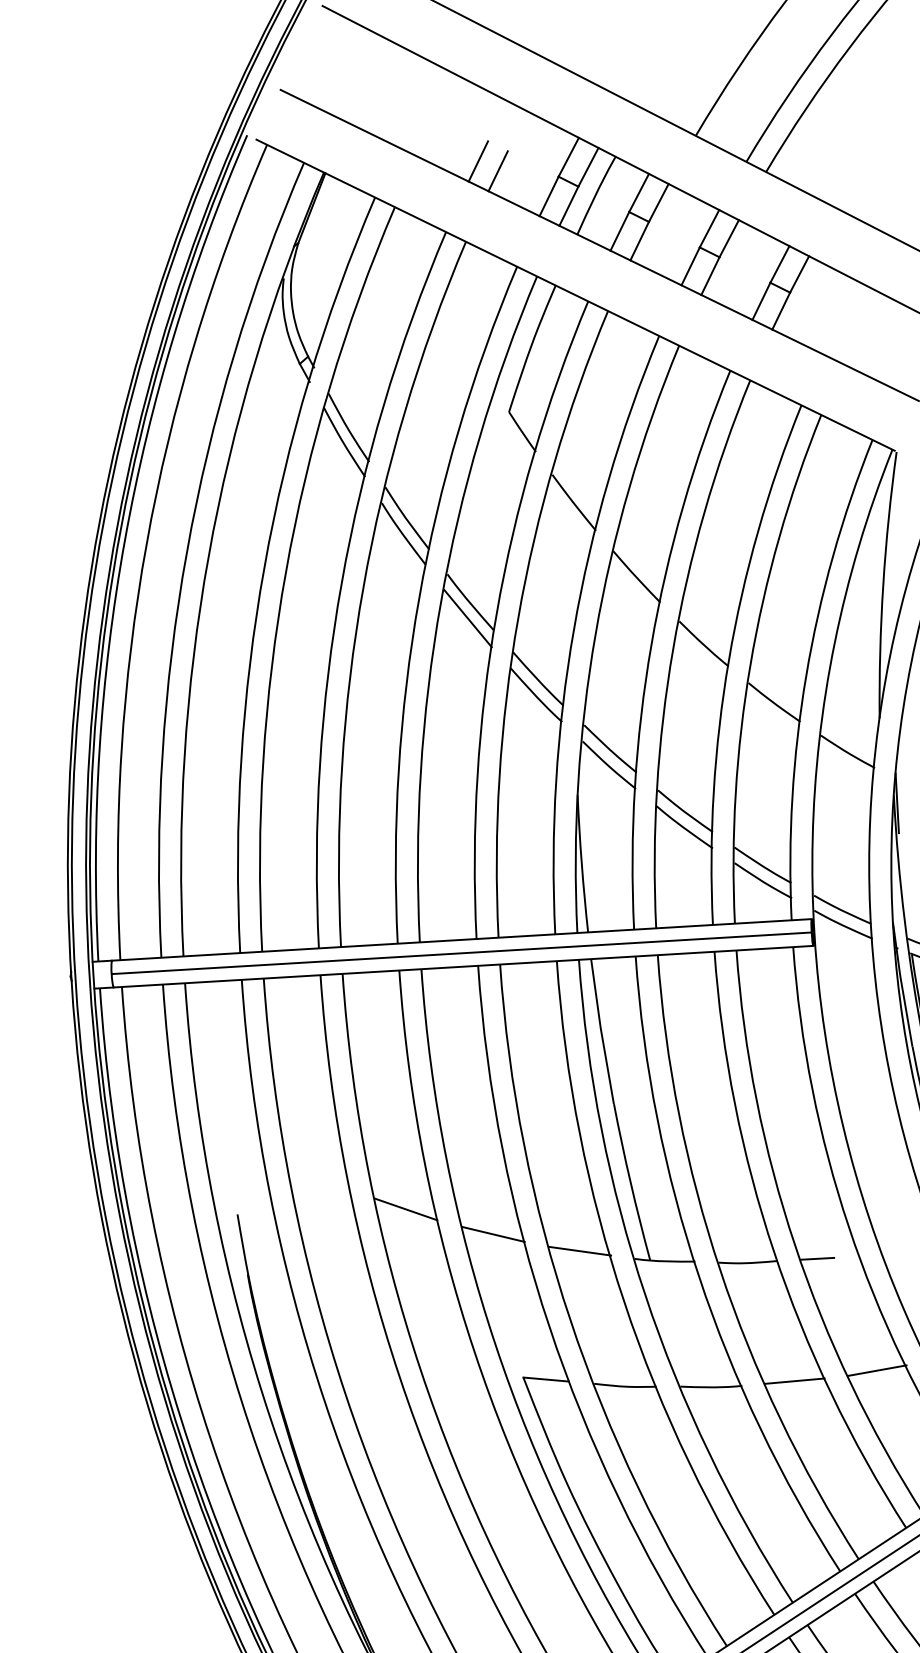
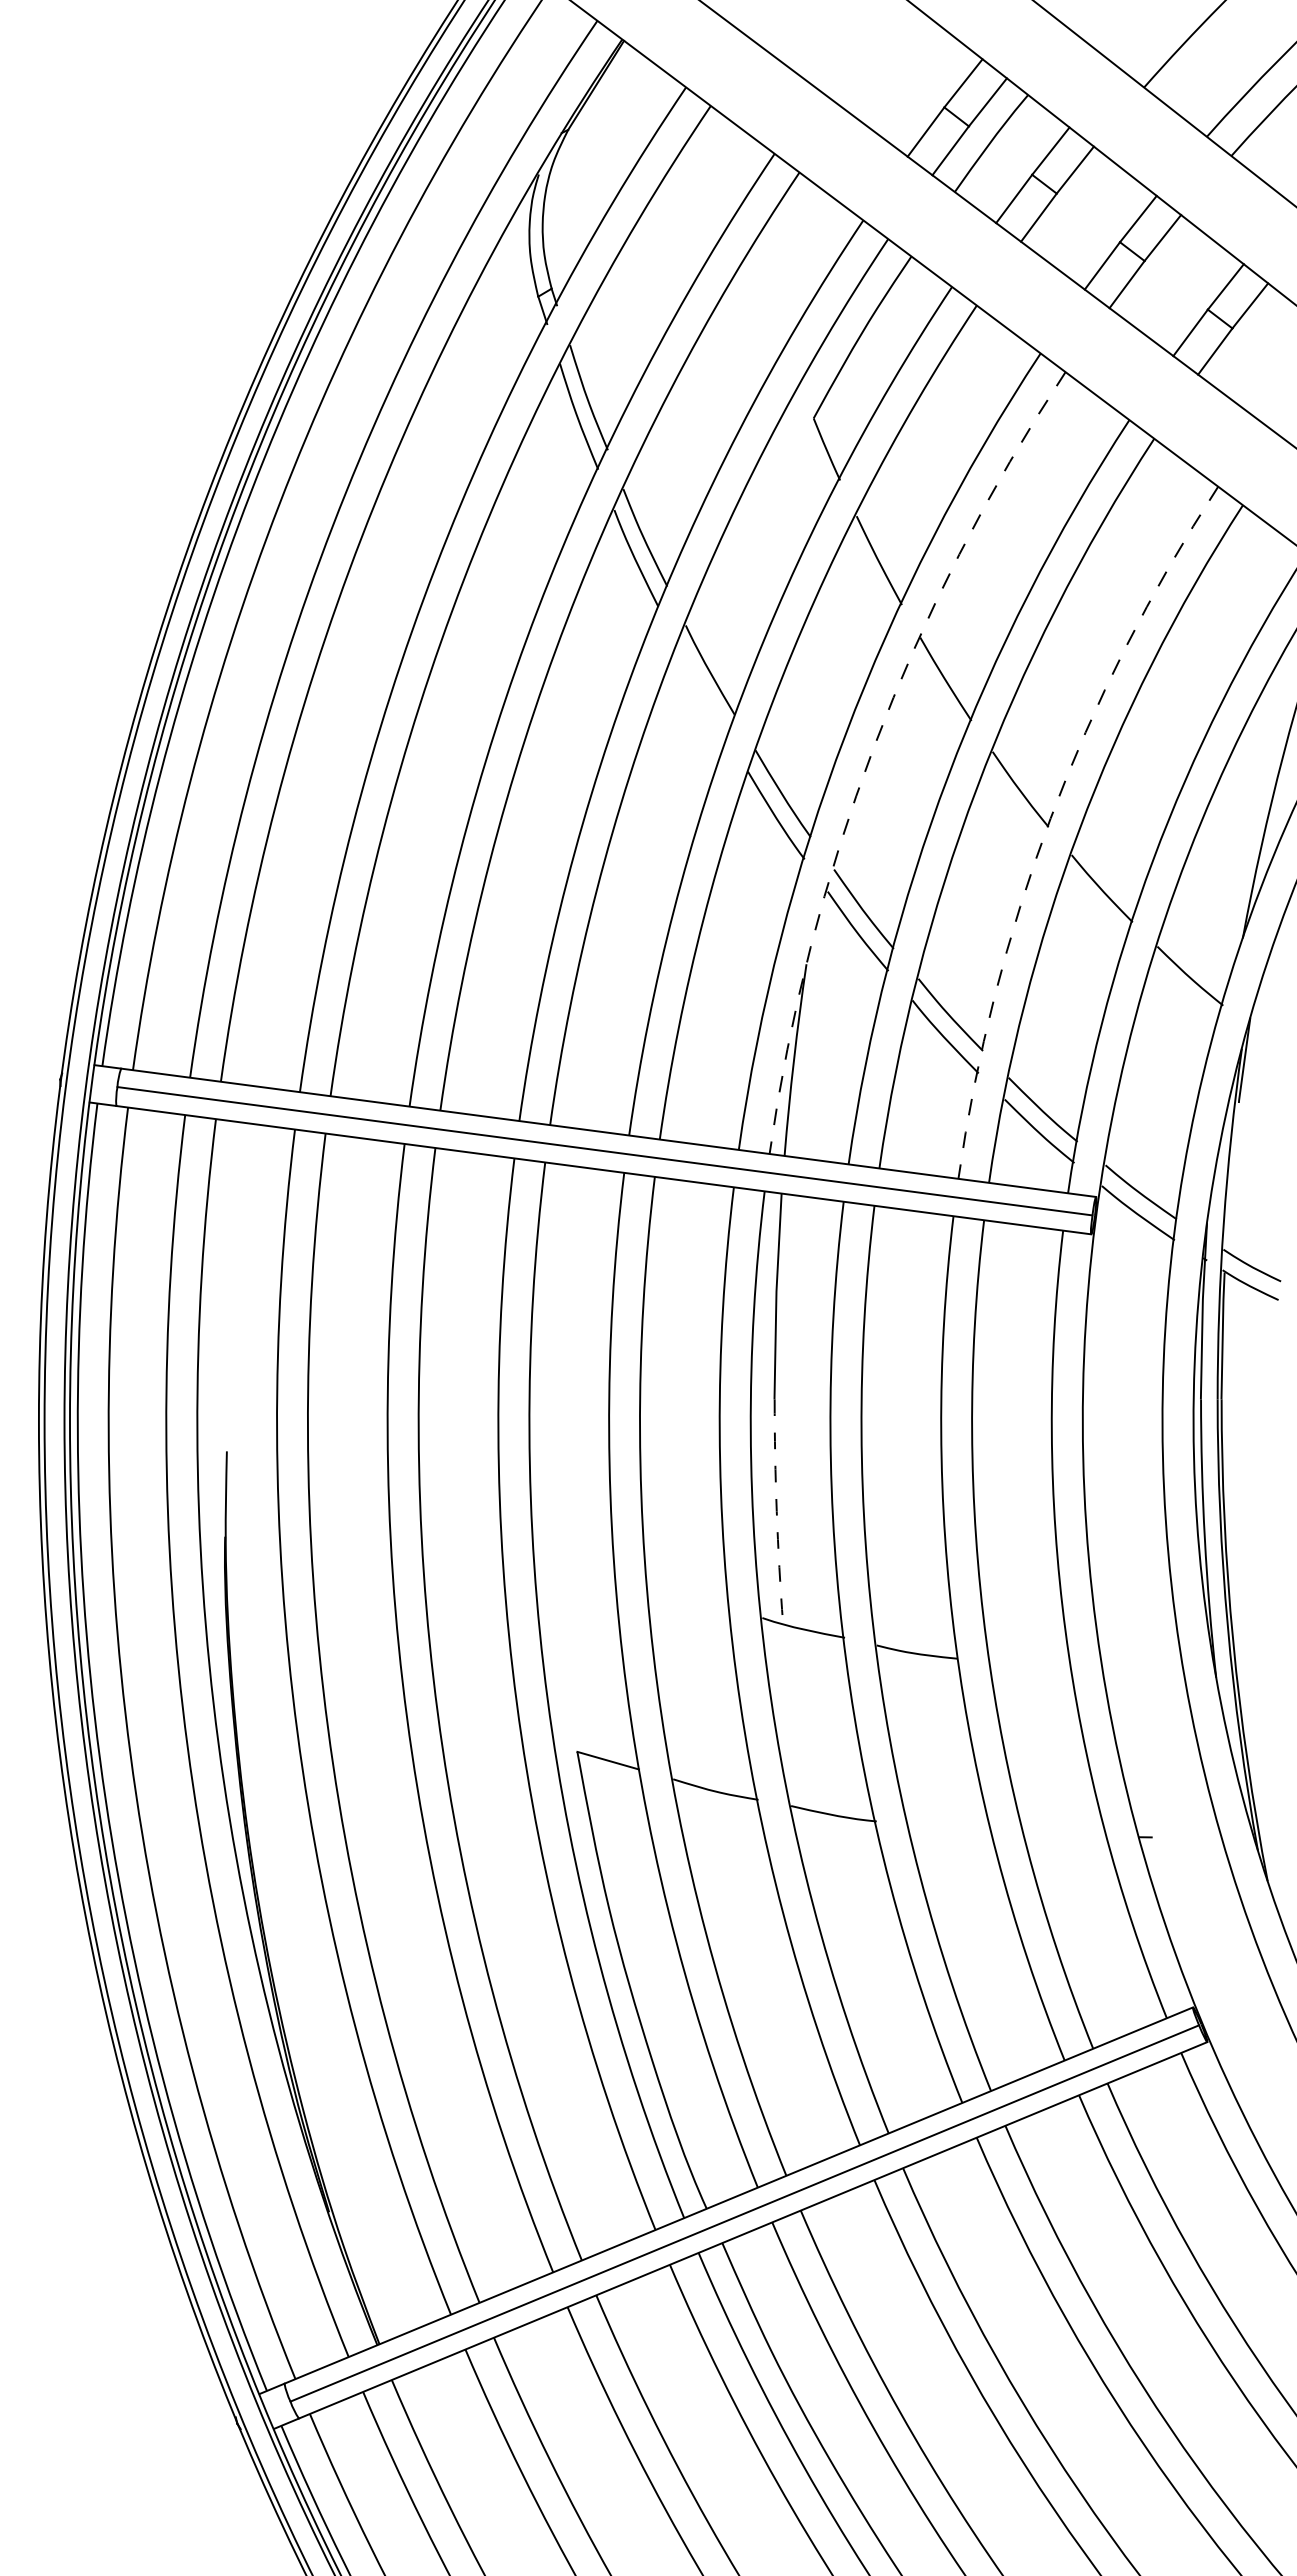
line: (478, 161) -> (837, 65), removed
line: (498, 171) -> (862, 83), removed
line: (468, 618) -> (702, 691), removed
arc: (595, 633) -> (874, 746), solid -> dashed
arc: (728, 660) -> (1050, 818), solid -> dashed
arc: (630, 1182) -> (776, 1511), solid -> dashed
line: (406, 1209) -> (460, 1489), removed
line: (493, 1234) -> (574, 1546), removed
line: (579, 1250) -> (688, 1592), removed
line: (817, 1258) -> (1013, 1666), removed
line: (877, 1370) -> (1066, 1835), removed
line: (794, 1381) -> (949, 1828), removed

